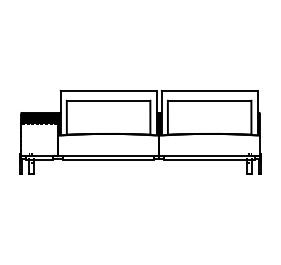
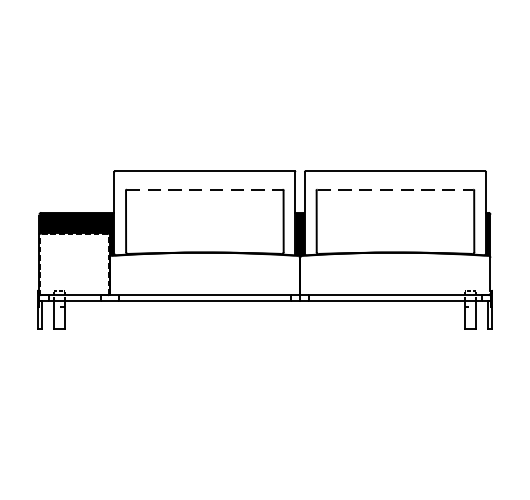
line: (109, 100) -> (206, 189), solid -> dashed
line: (210, 100) -> (397, 189), solid -> dashed

